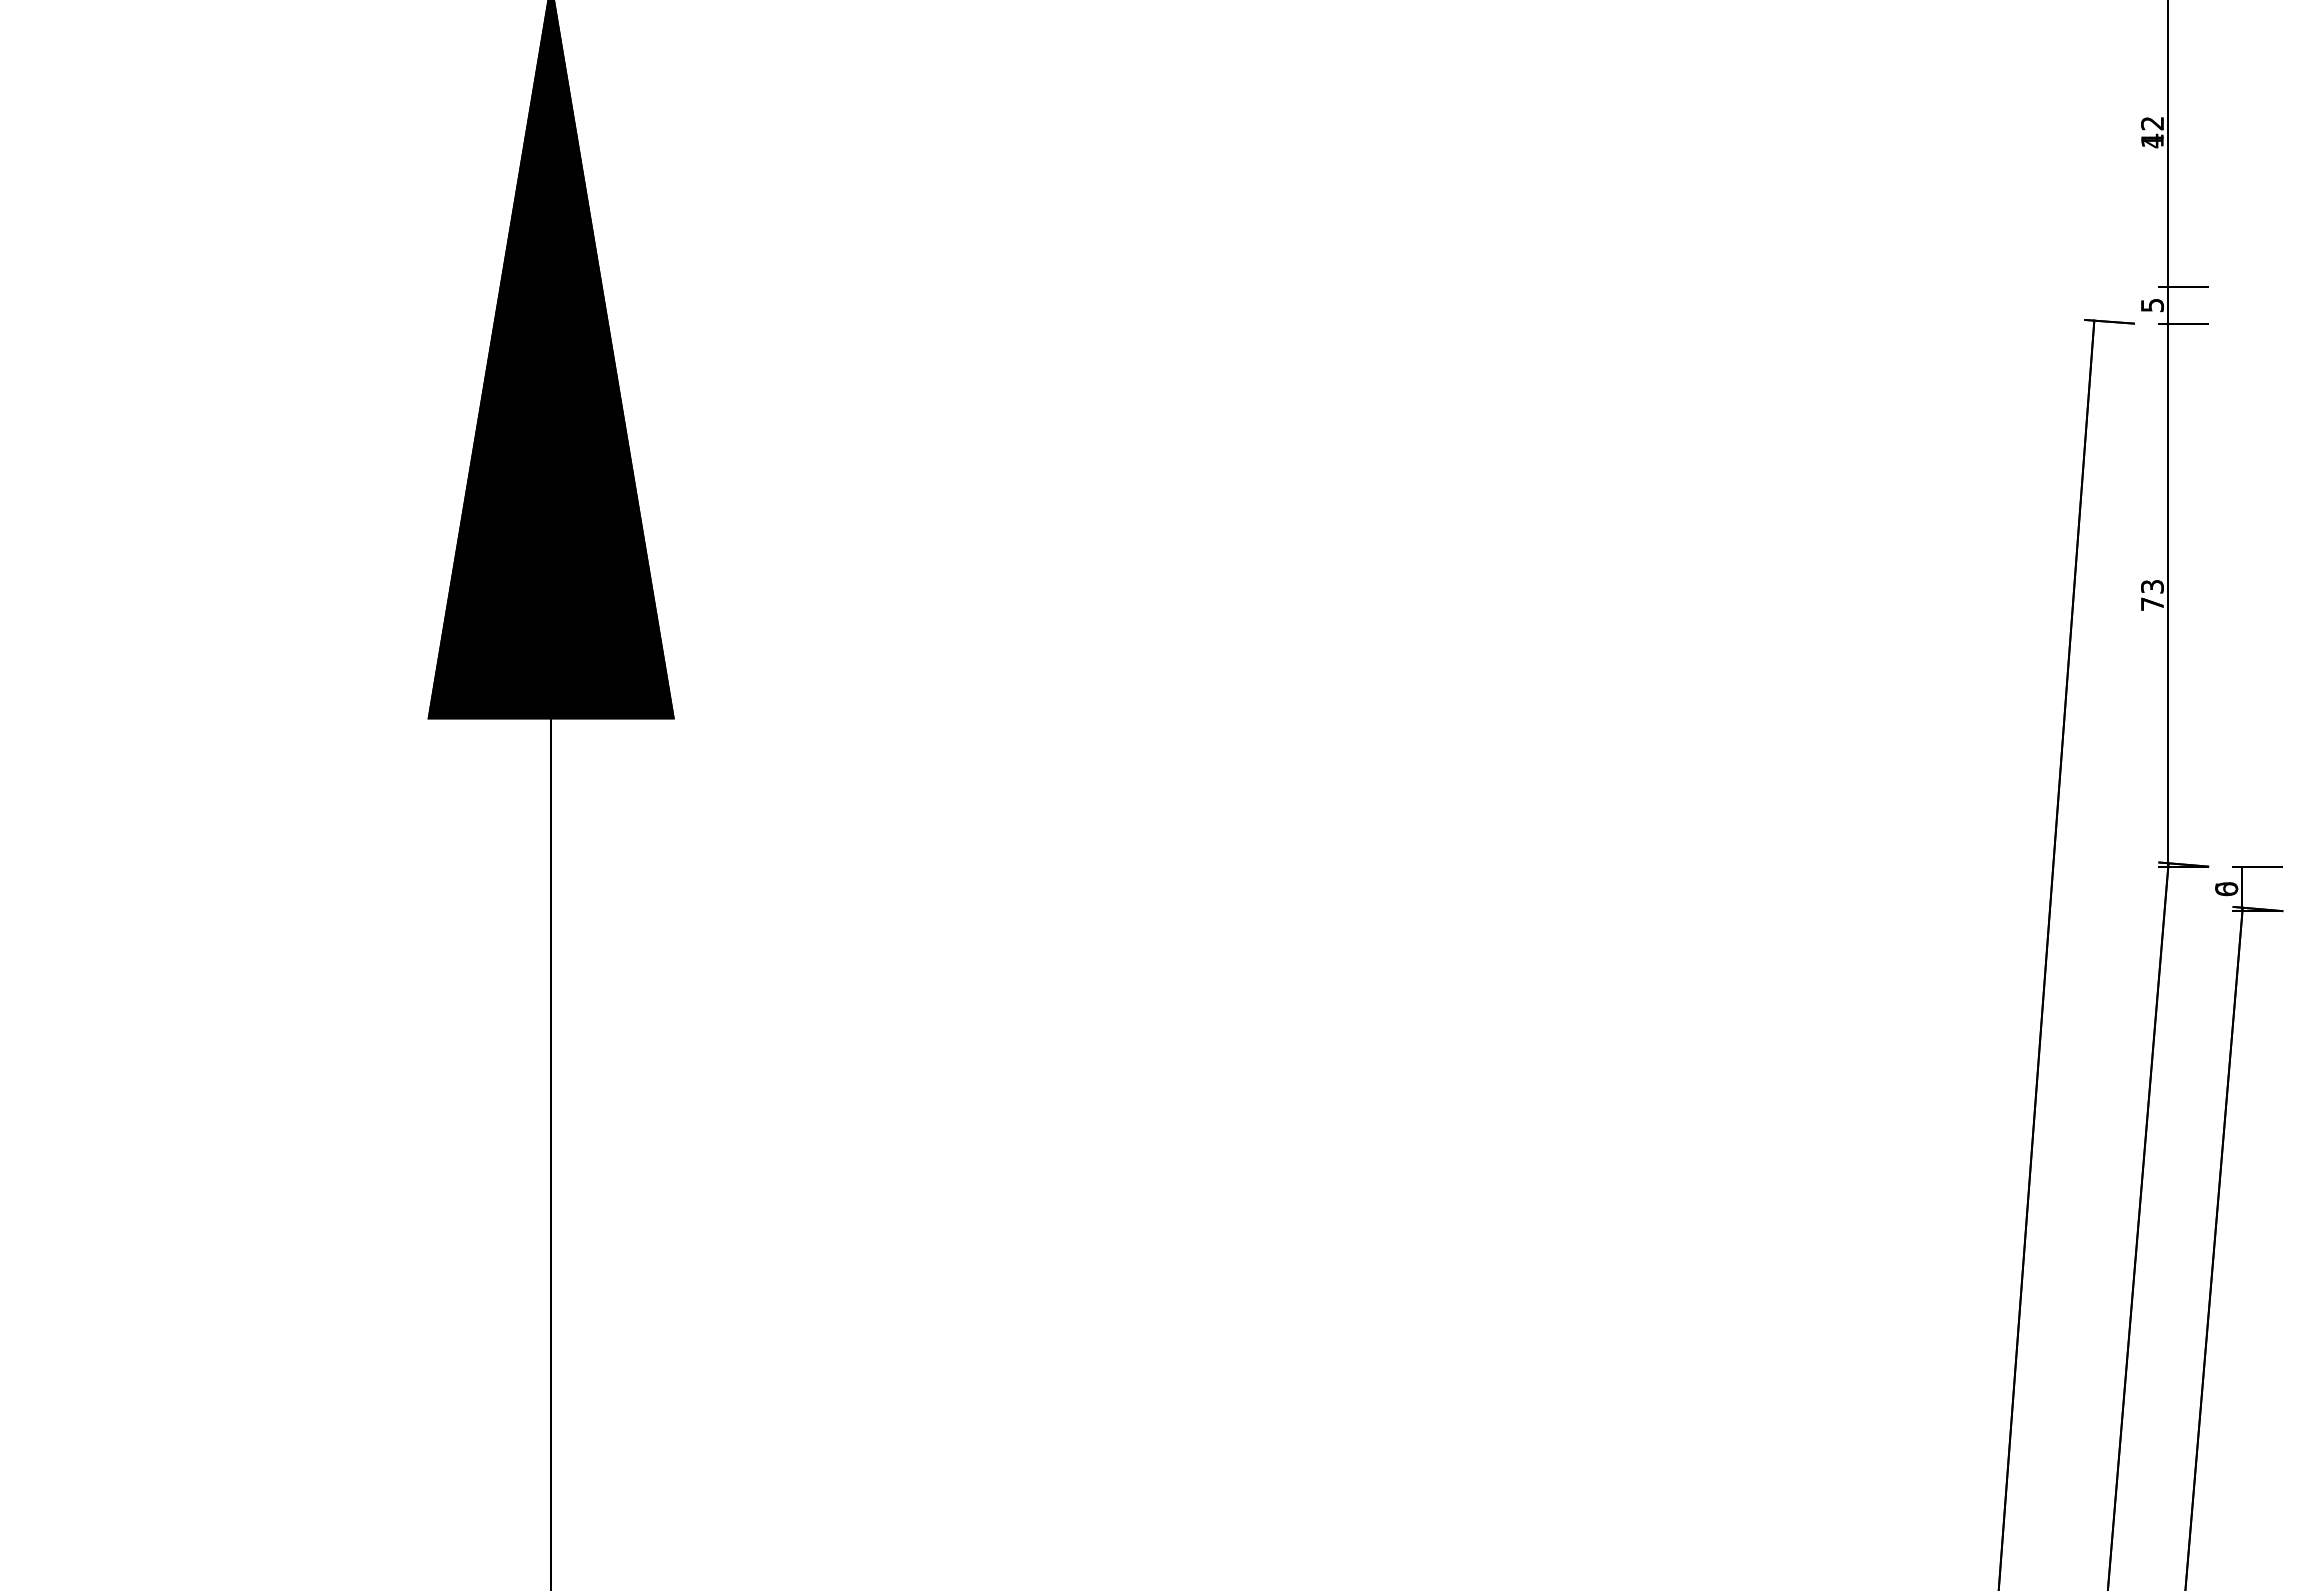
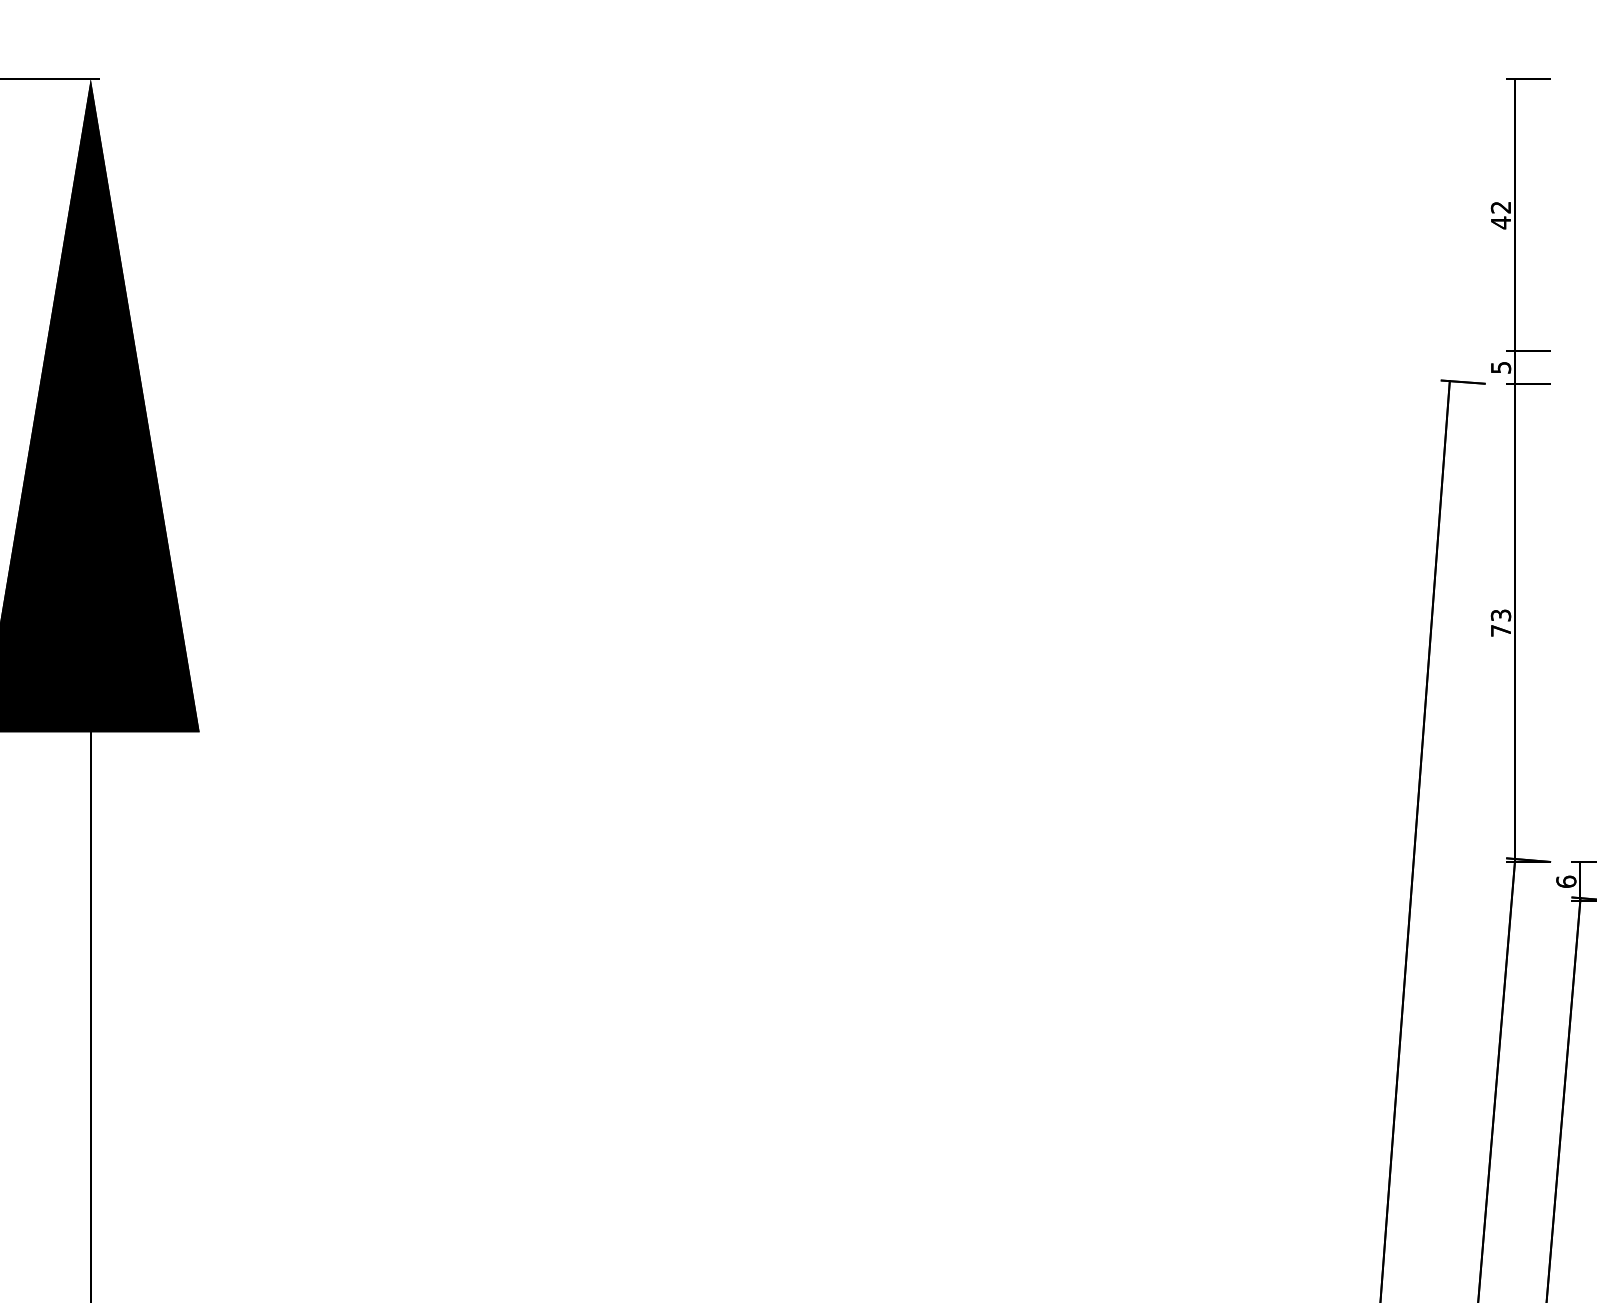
text: (2152, 140) -> (1501, 222), 12 -> 42
text: (2226, 889) -> (1566, 882), 0 -> 6

